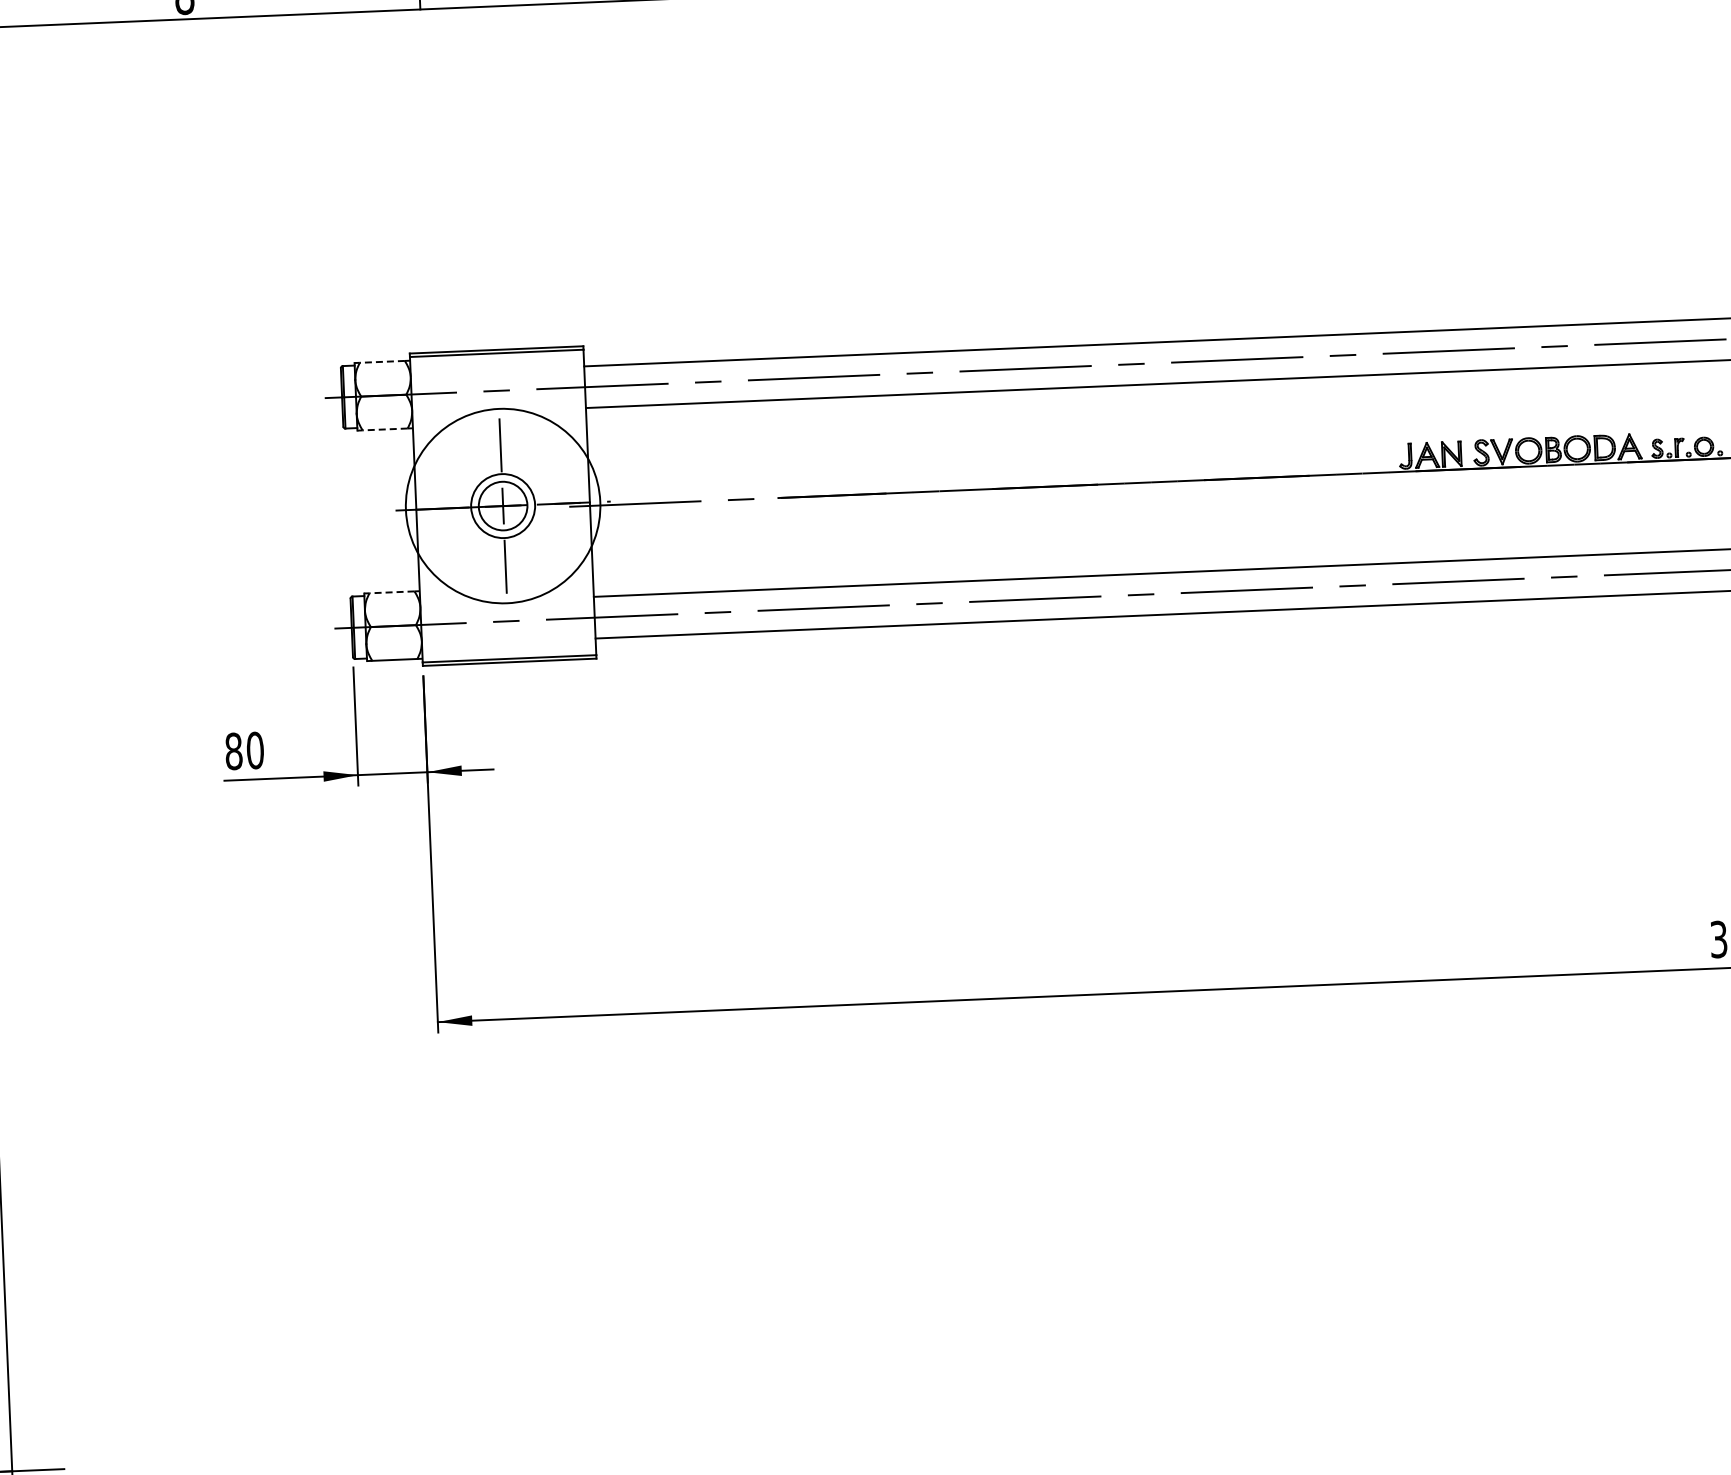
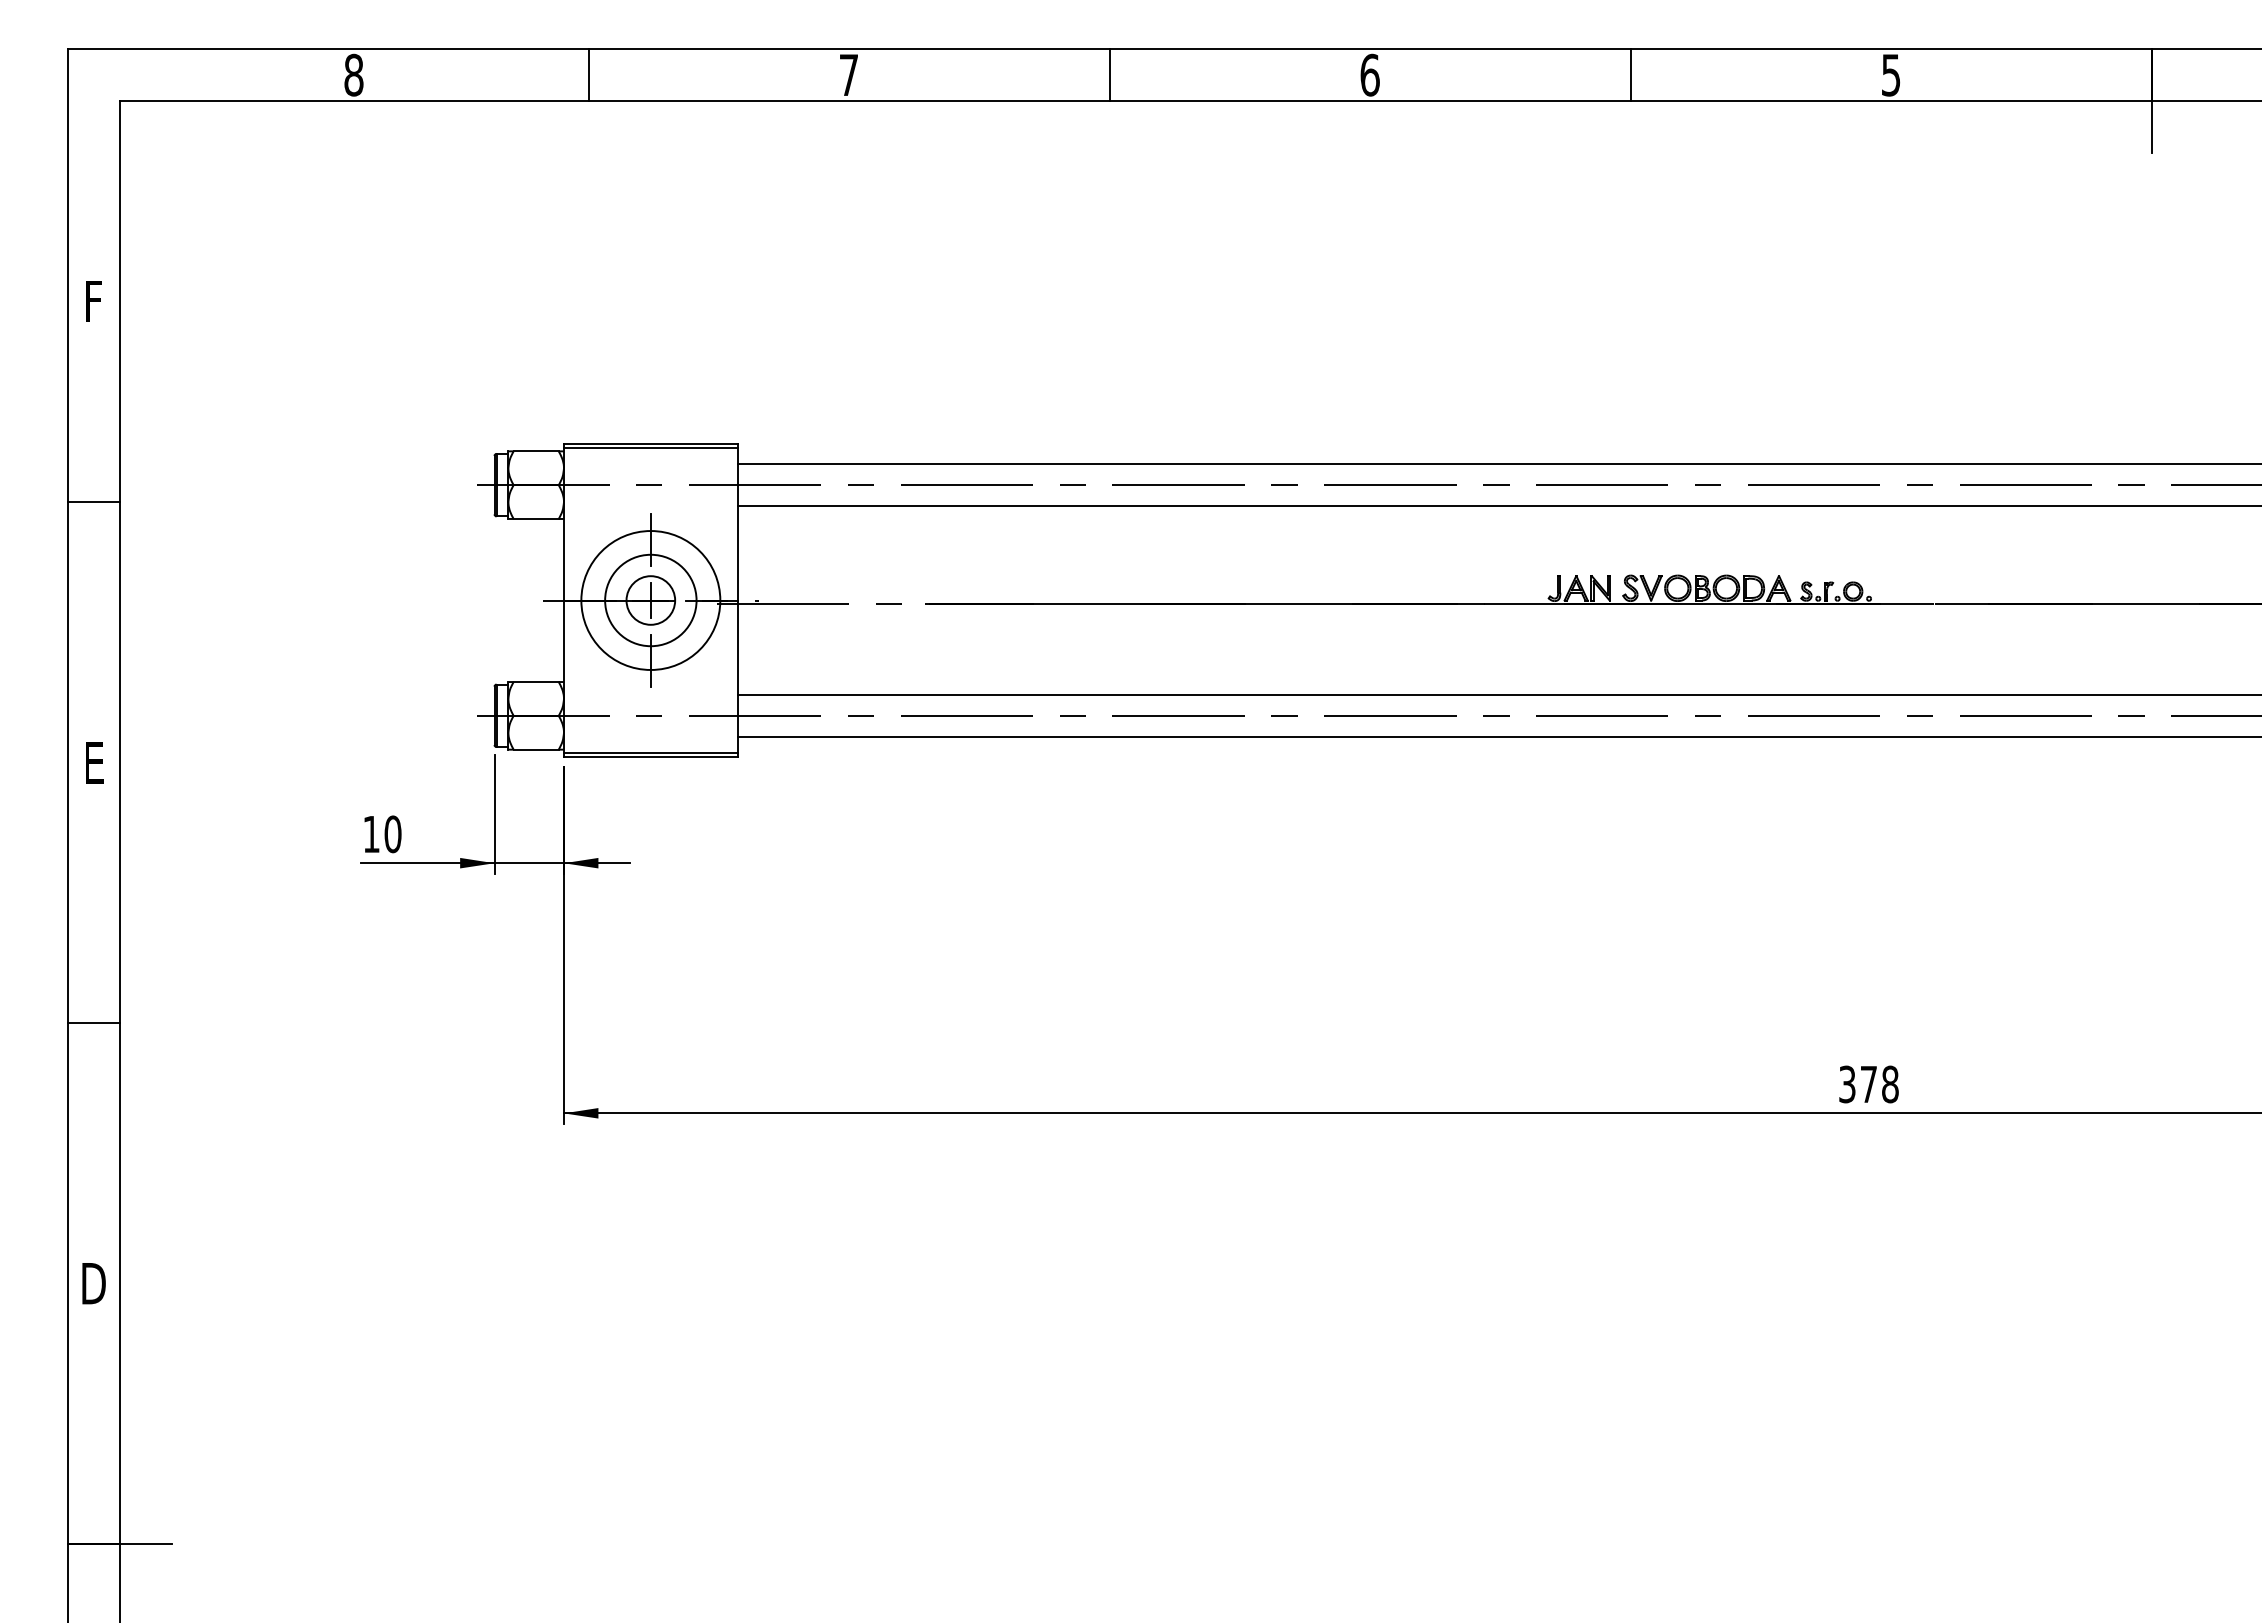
line: (382, 362) -> (536, 451), dashed -> solid
line: (385, 428) -> (536, 518), dashed -> solid
circle: (502, 506) -> (650, 600), size x0.71
circle: (502, 506) -> (650, 600), size x1.43
line: (392, 592) -> (536, 682), dashed -> solid
text: (233, 751) -> (371, 834), 80 -> 10

